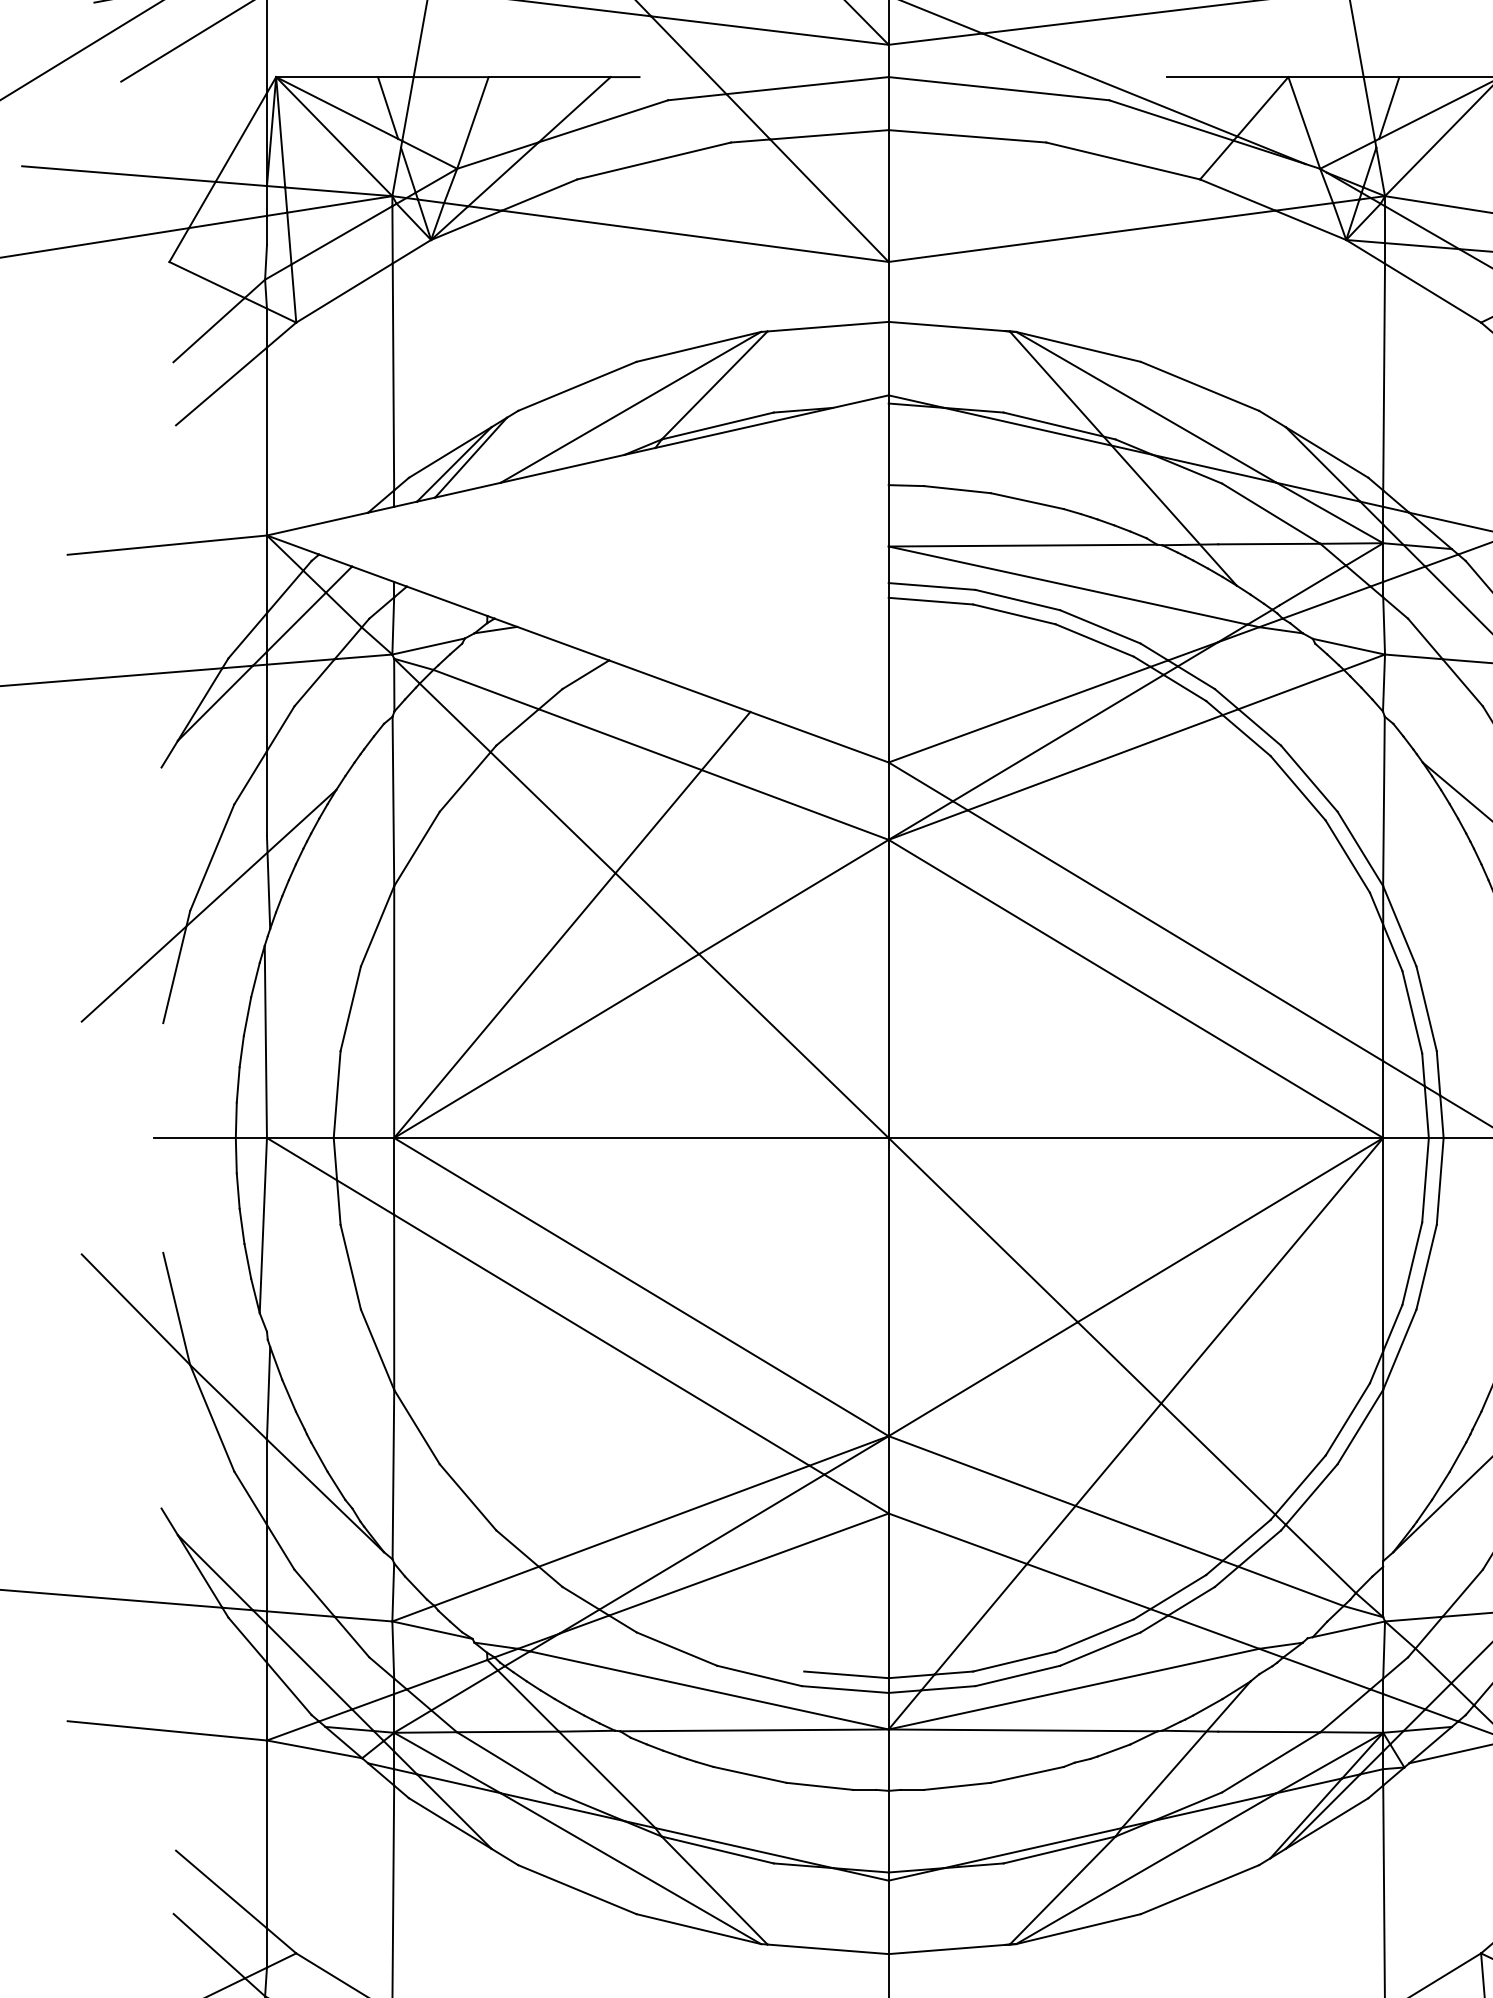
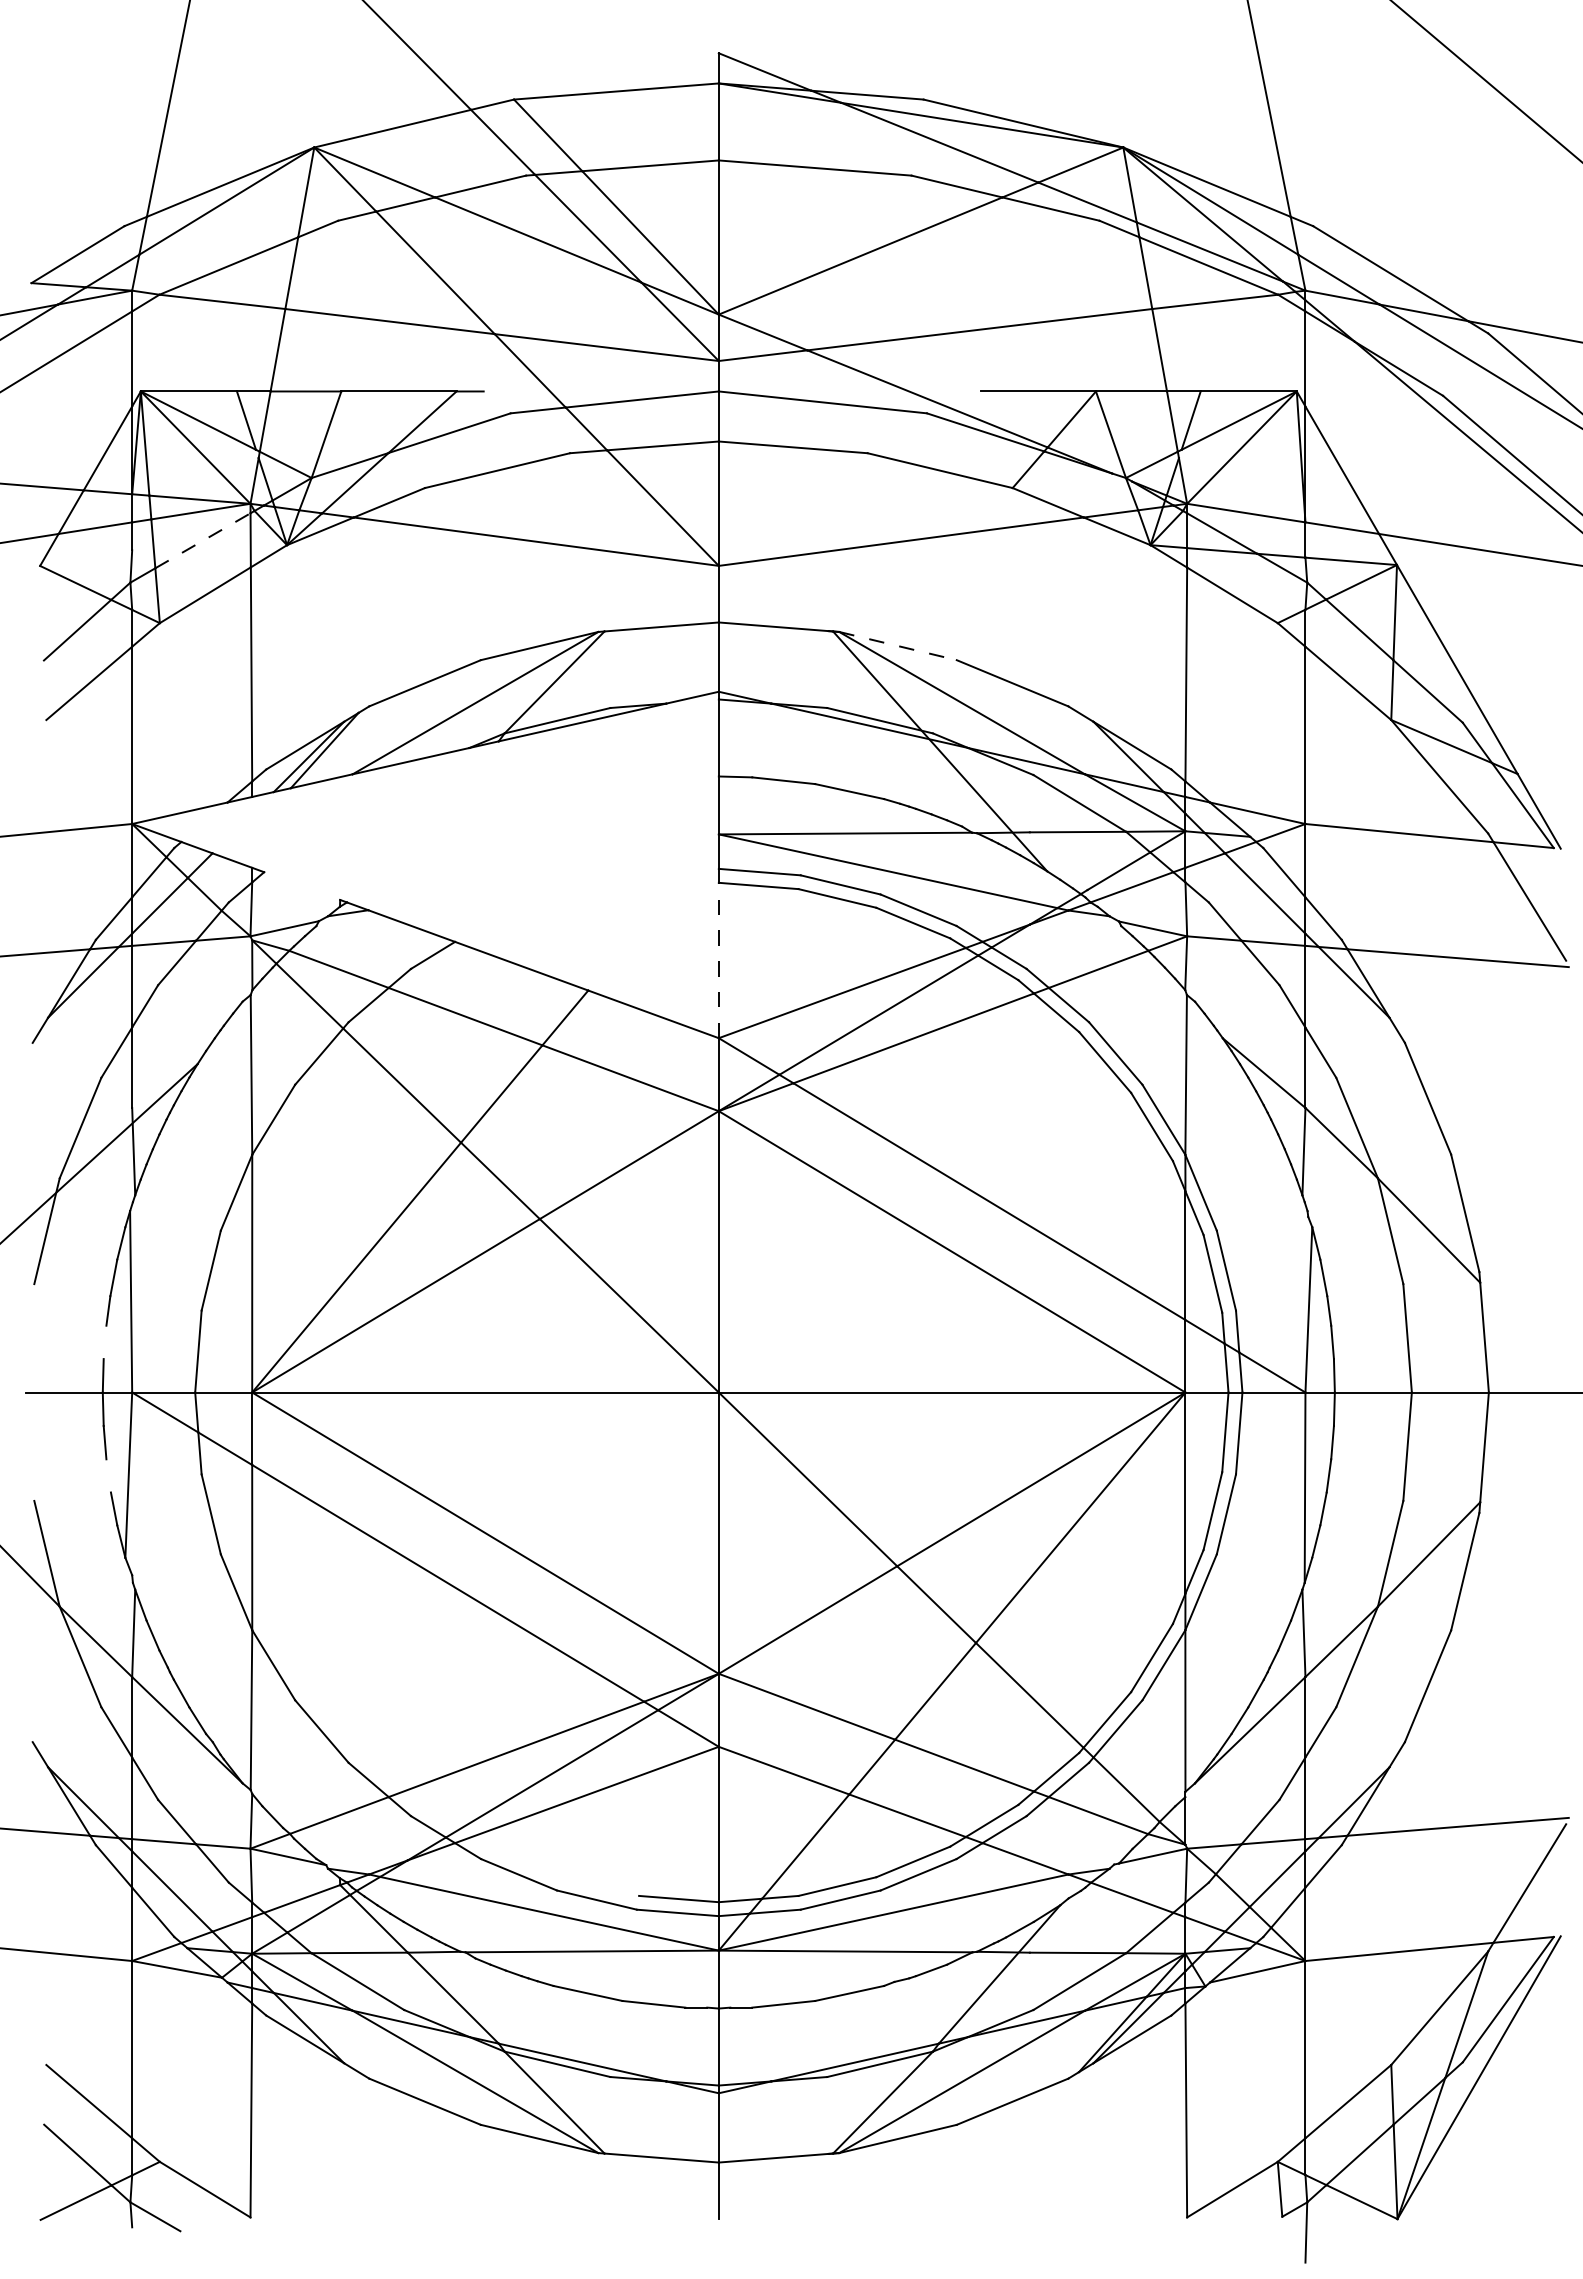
line: (341, 235) -> (202, 540), solid -> dashed
line: (1079, 347) -> (898, 646), solid -> dashed
line: (447, 600) -> (302, 885), removed
line: (888, 680) -> (718, 960), solid -> dashed
line: (237, 1085) -> (104, 1342), removed
line: (241, 1225) -> (108, 1475), removed

